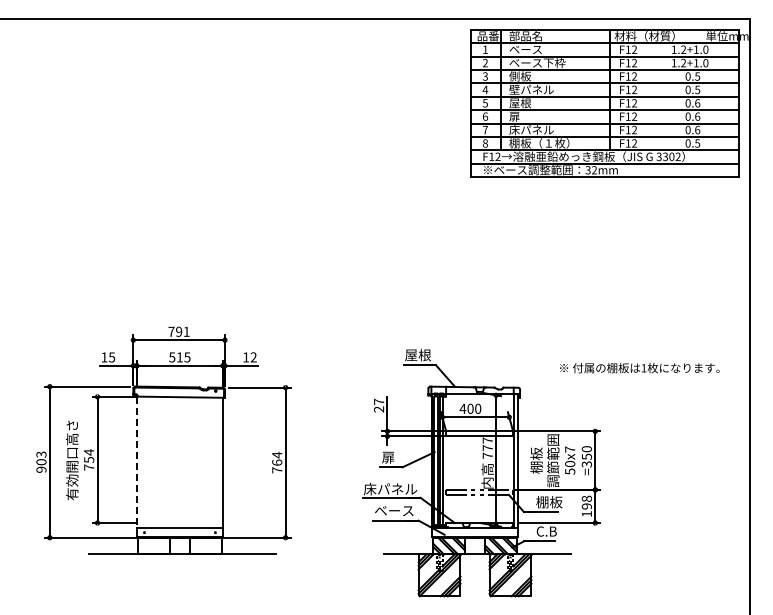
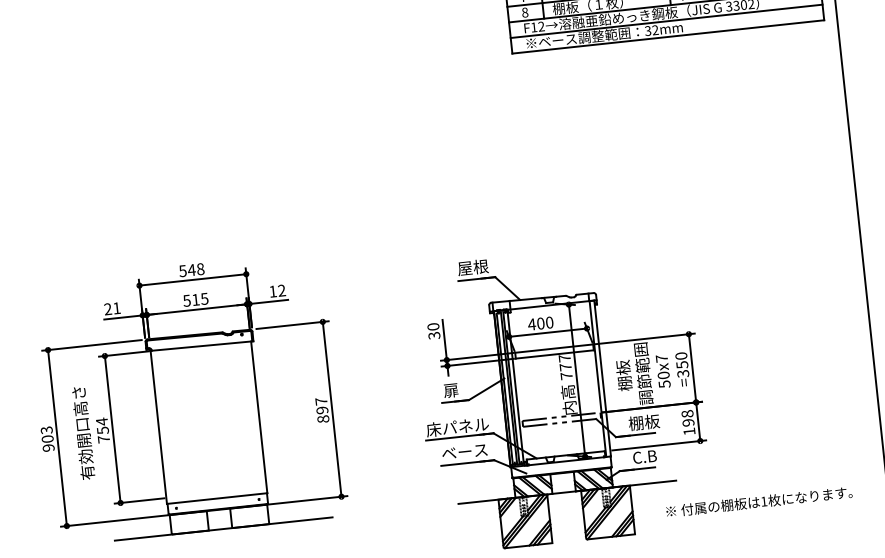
text: (178, 331) -> (191, 269), 791 -> 548
text: (108, 357) -> (112, 308), 15 -> 21
text: (639, 368) -> (758, 502), moved
text: (379, 405) -> (434, 331), 27 -> 30
line: (136, 462) -> (158, 427), dashed -> solid
text: (277, 462) -> (322, 410), 764 -> 897

